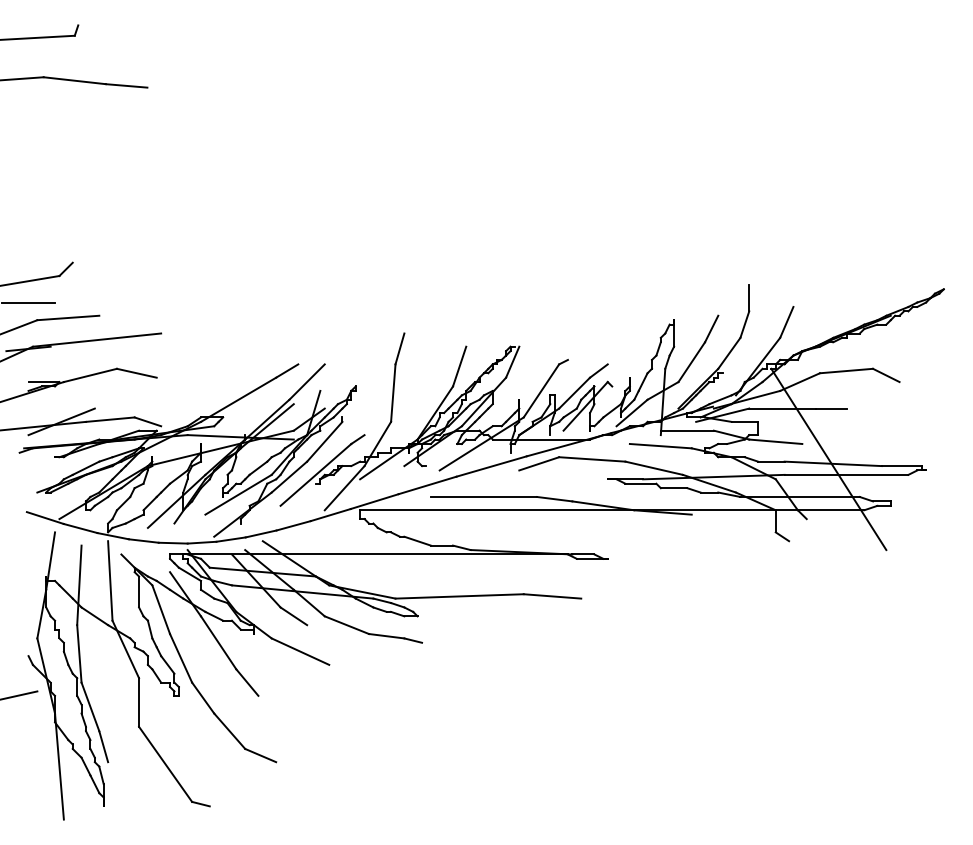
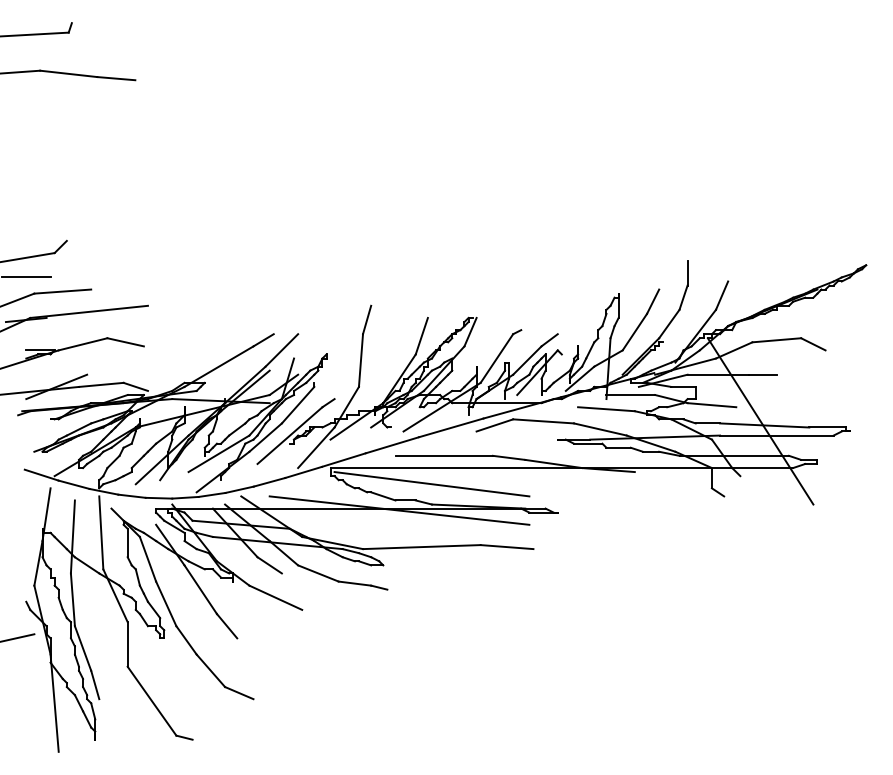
line: (470, 527) -> (431, 483), added
line: (434, 556) -> (398, 510), added

